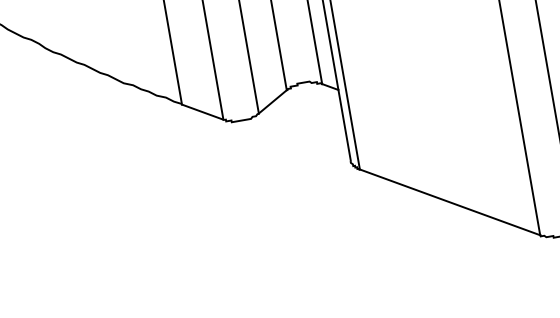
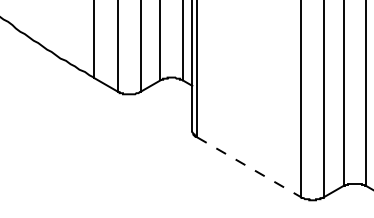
line: (450, 202) -> (249, 167), solid -> dashed

